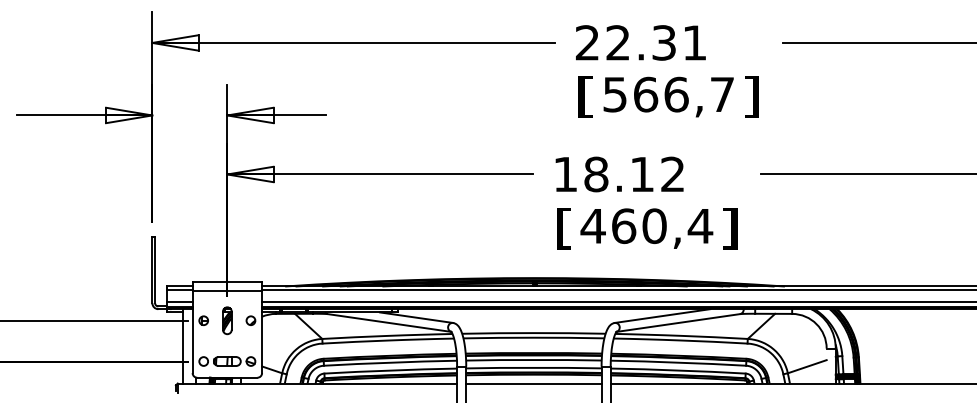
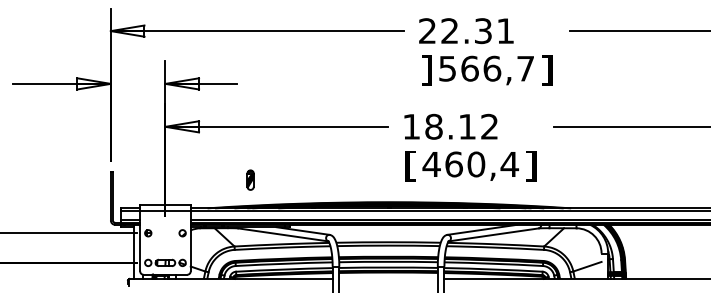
text: (585, 96) -> (426, 70), [ -> ]
part: (227, 320) -> (250, 179), moved
line: (533, 383) -> (388, 278), removed

